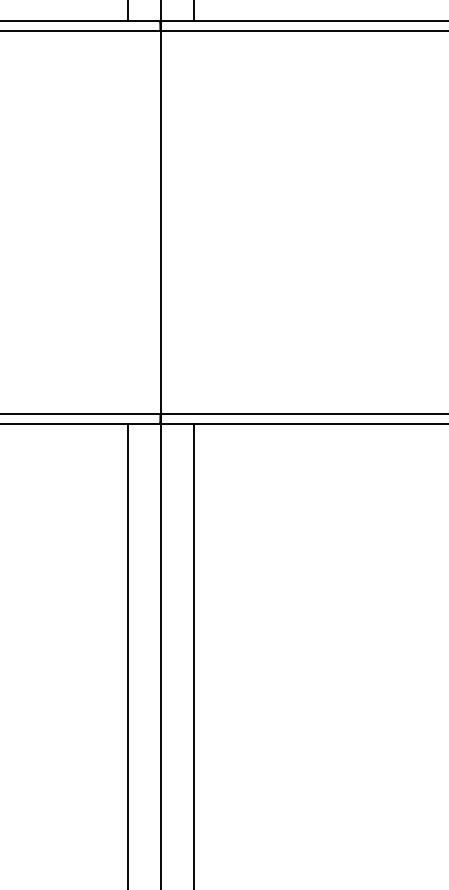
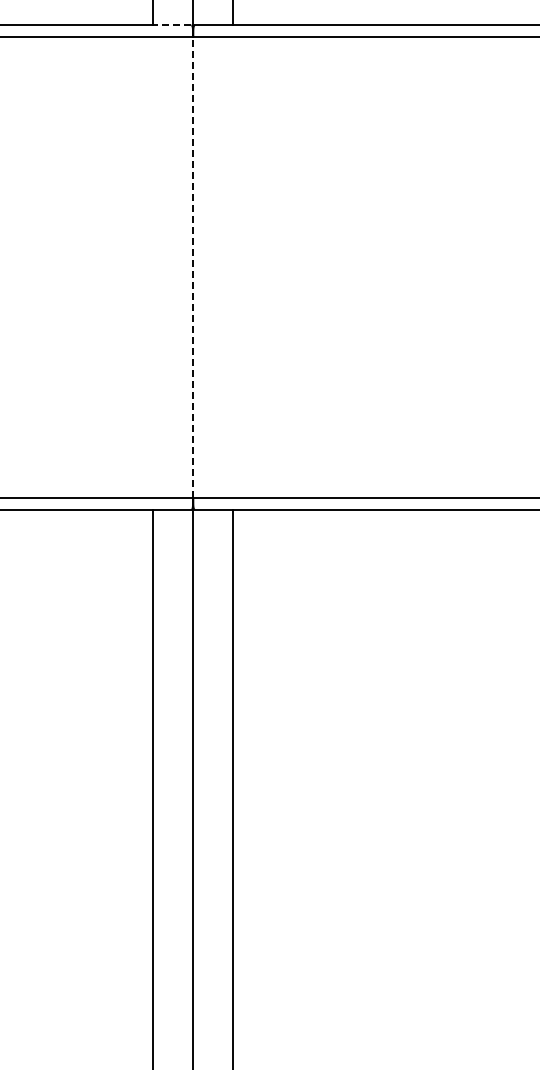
line: (143, 21) -> (172, 25), solid -> dashed
line: (160, 222) -> (193, 267), solid -> dashed

